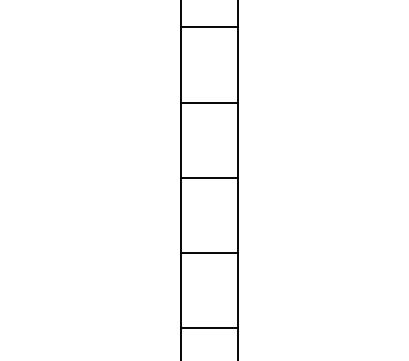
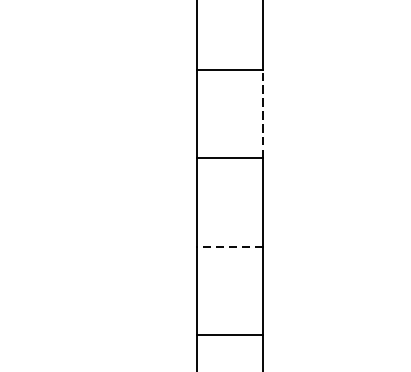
line: (237, 140) -> (262, 114), solid -> dashed
line: (208, 252) -> (228, 246), solid -> dashed

